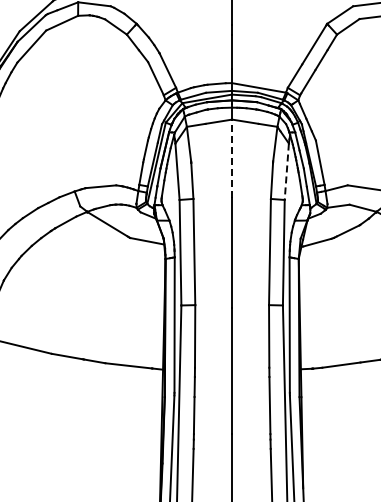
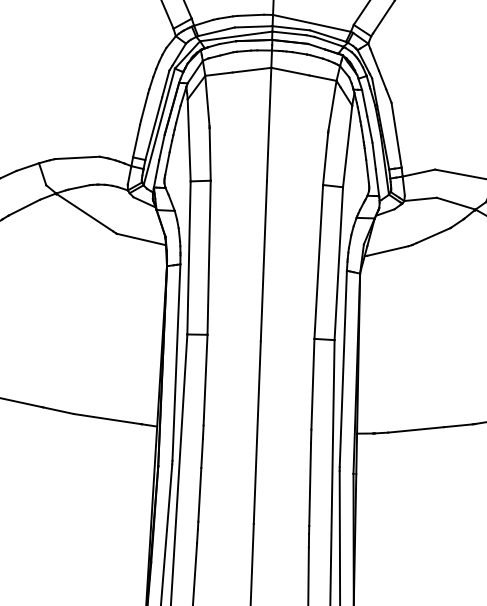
line: (232, 158) -> (269, 124), dashed -> solid
line: (286, 172) -> (347, 147), dashed -> solid

